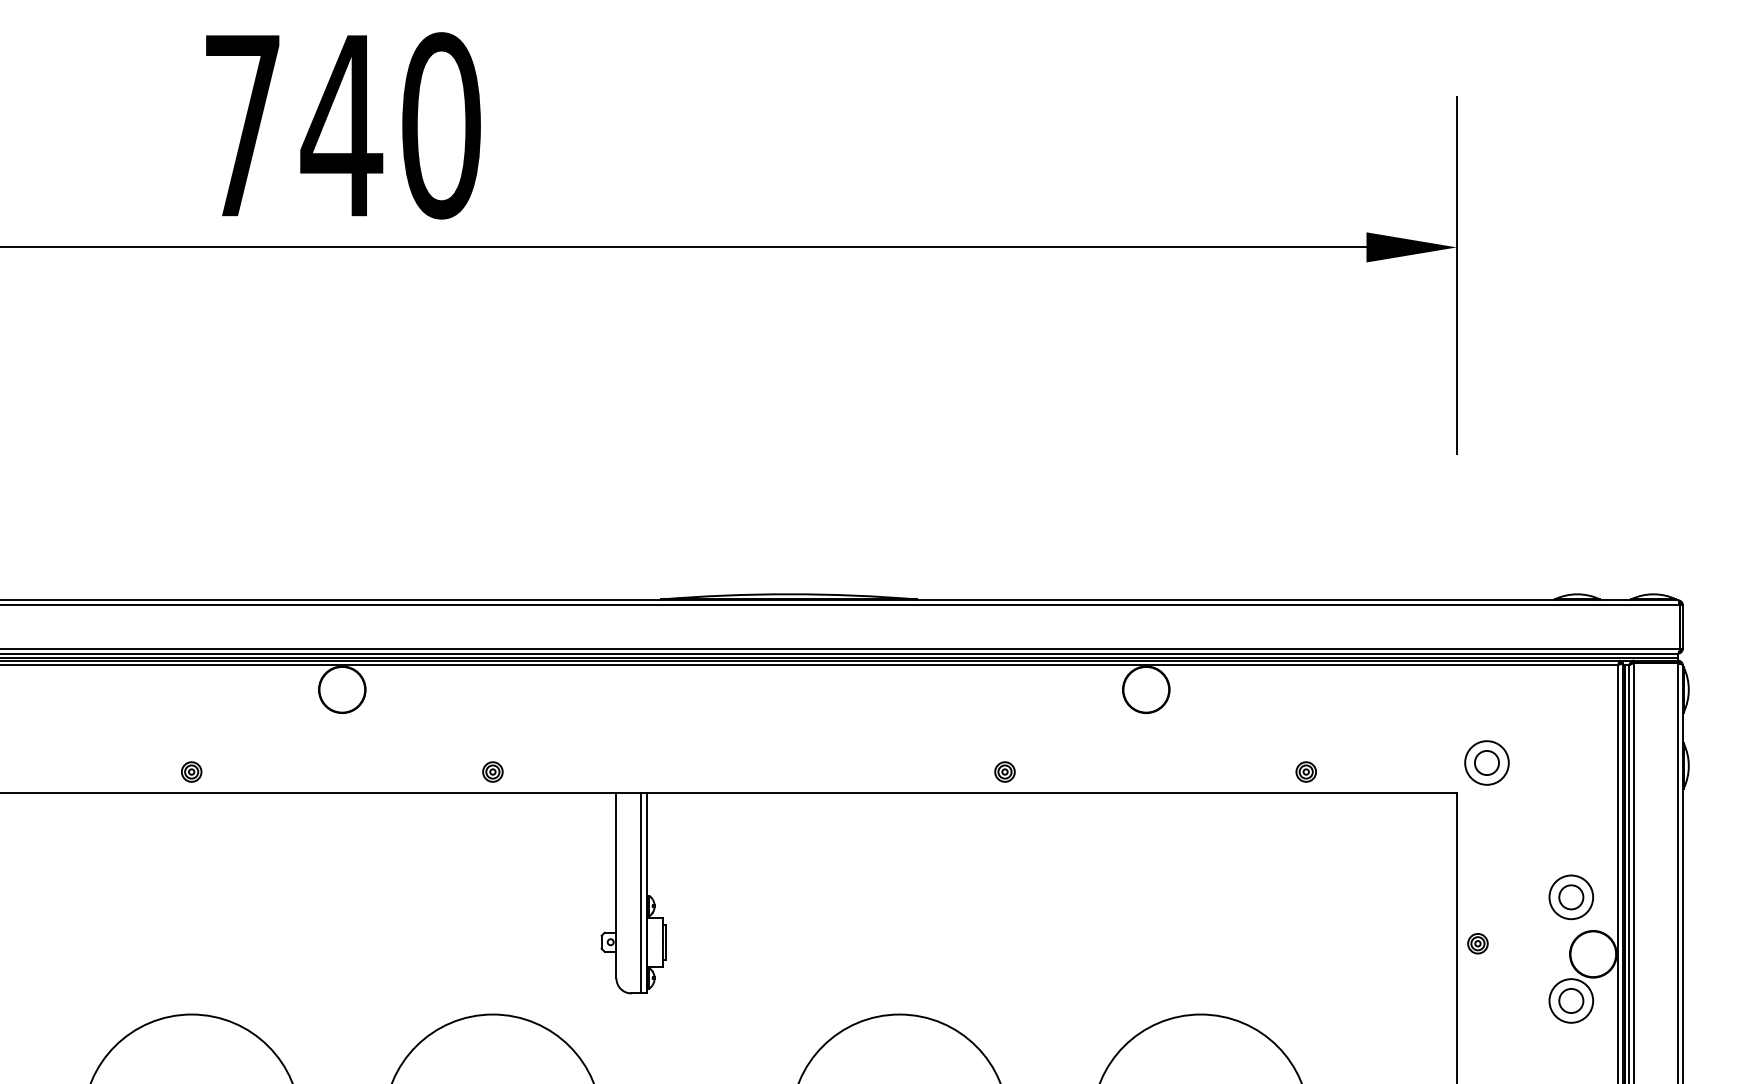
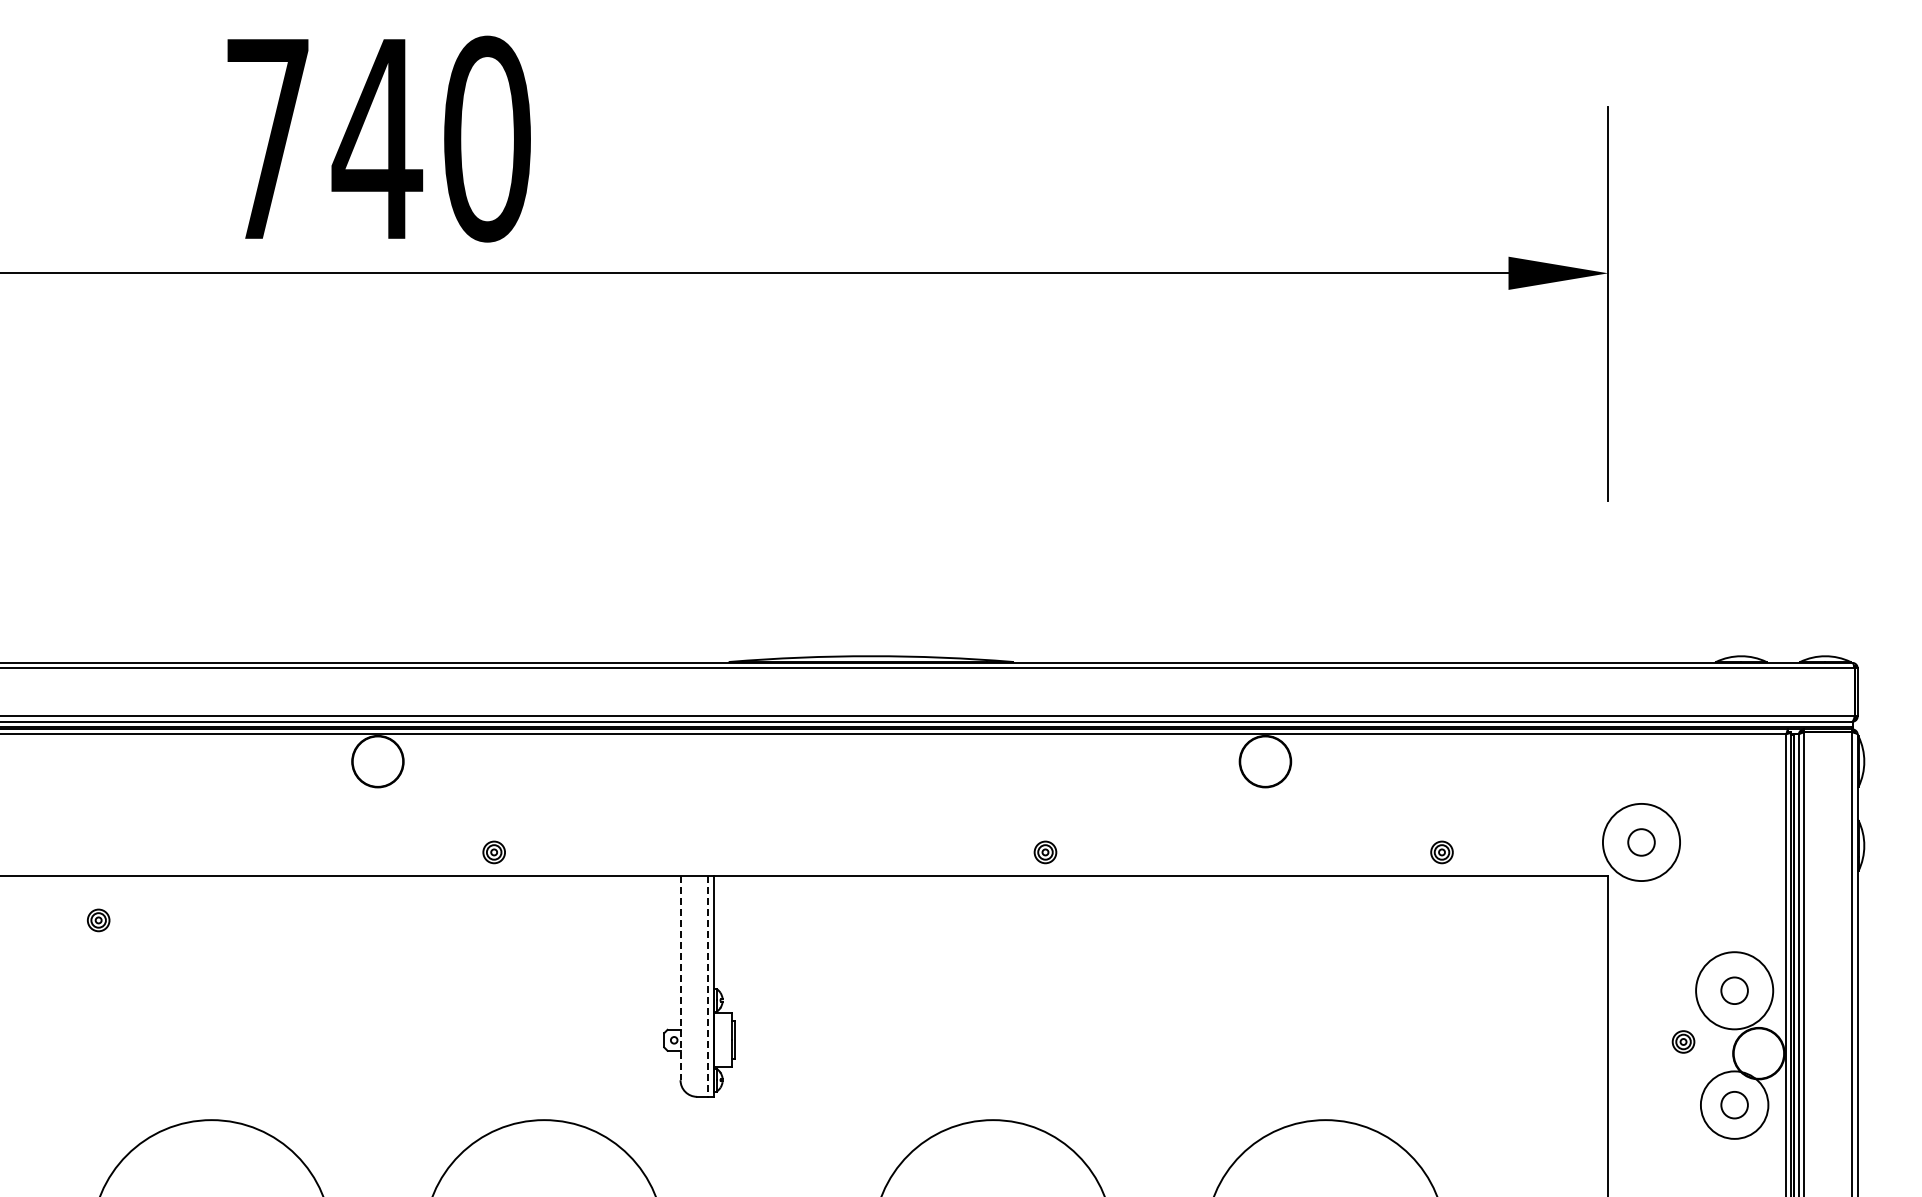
circle: (1486, 763) -> (1641, 842), size x1.6
part: (191, 772) -> (98, 920), moved
part: (492, 772) -> (493, 852), moved
part: (1005, 772) -> (1045, 852), moved
line: (616, 886) -> (680, 978), solid -> dashed
line: (640, 893) -> (707, 986), solid -> dashed
circle: (1571, 897) -> (1734, 990), size x1.6
part: (1477, 943) -> (1683, 1041), moved
circle: (1571, 1001) -> (1734, 1105), size x1.4

